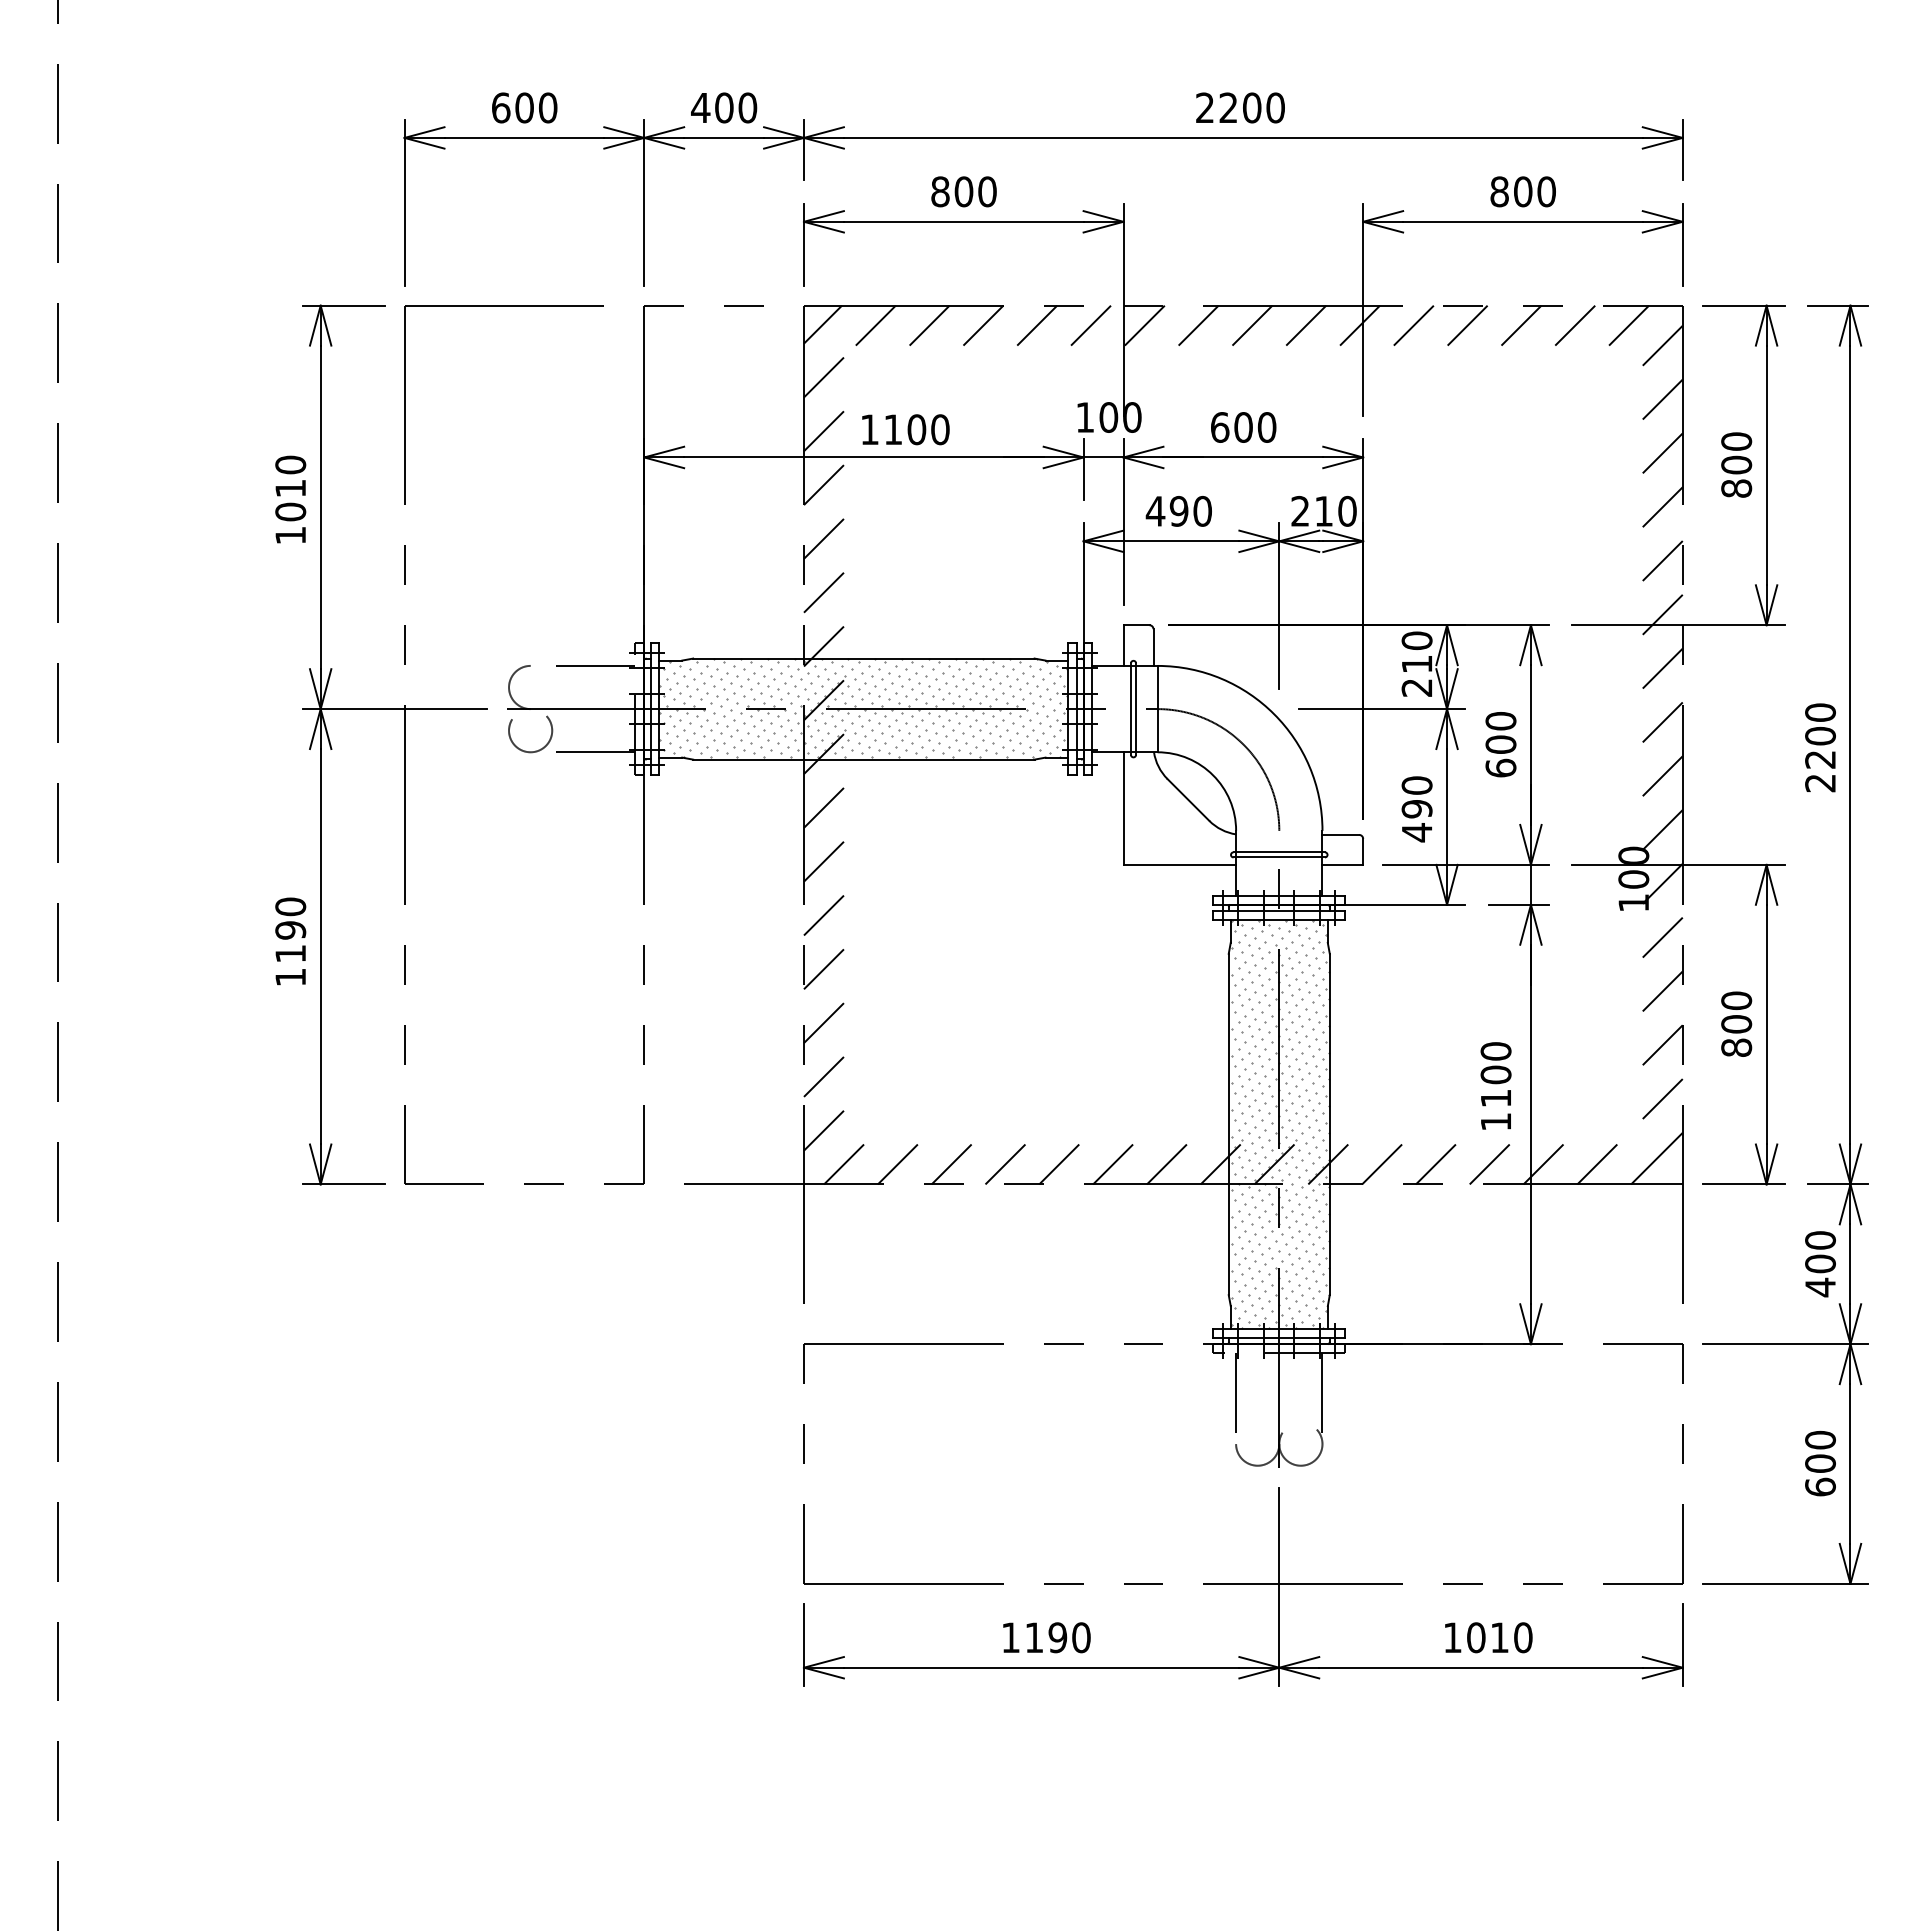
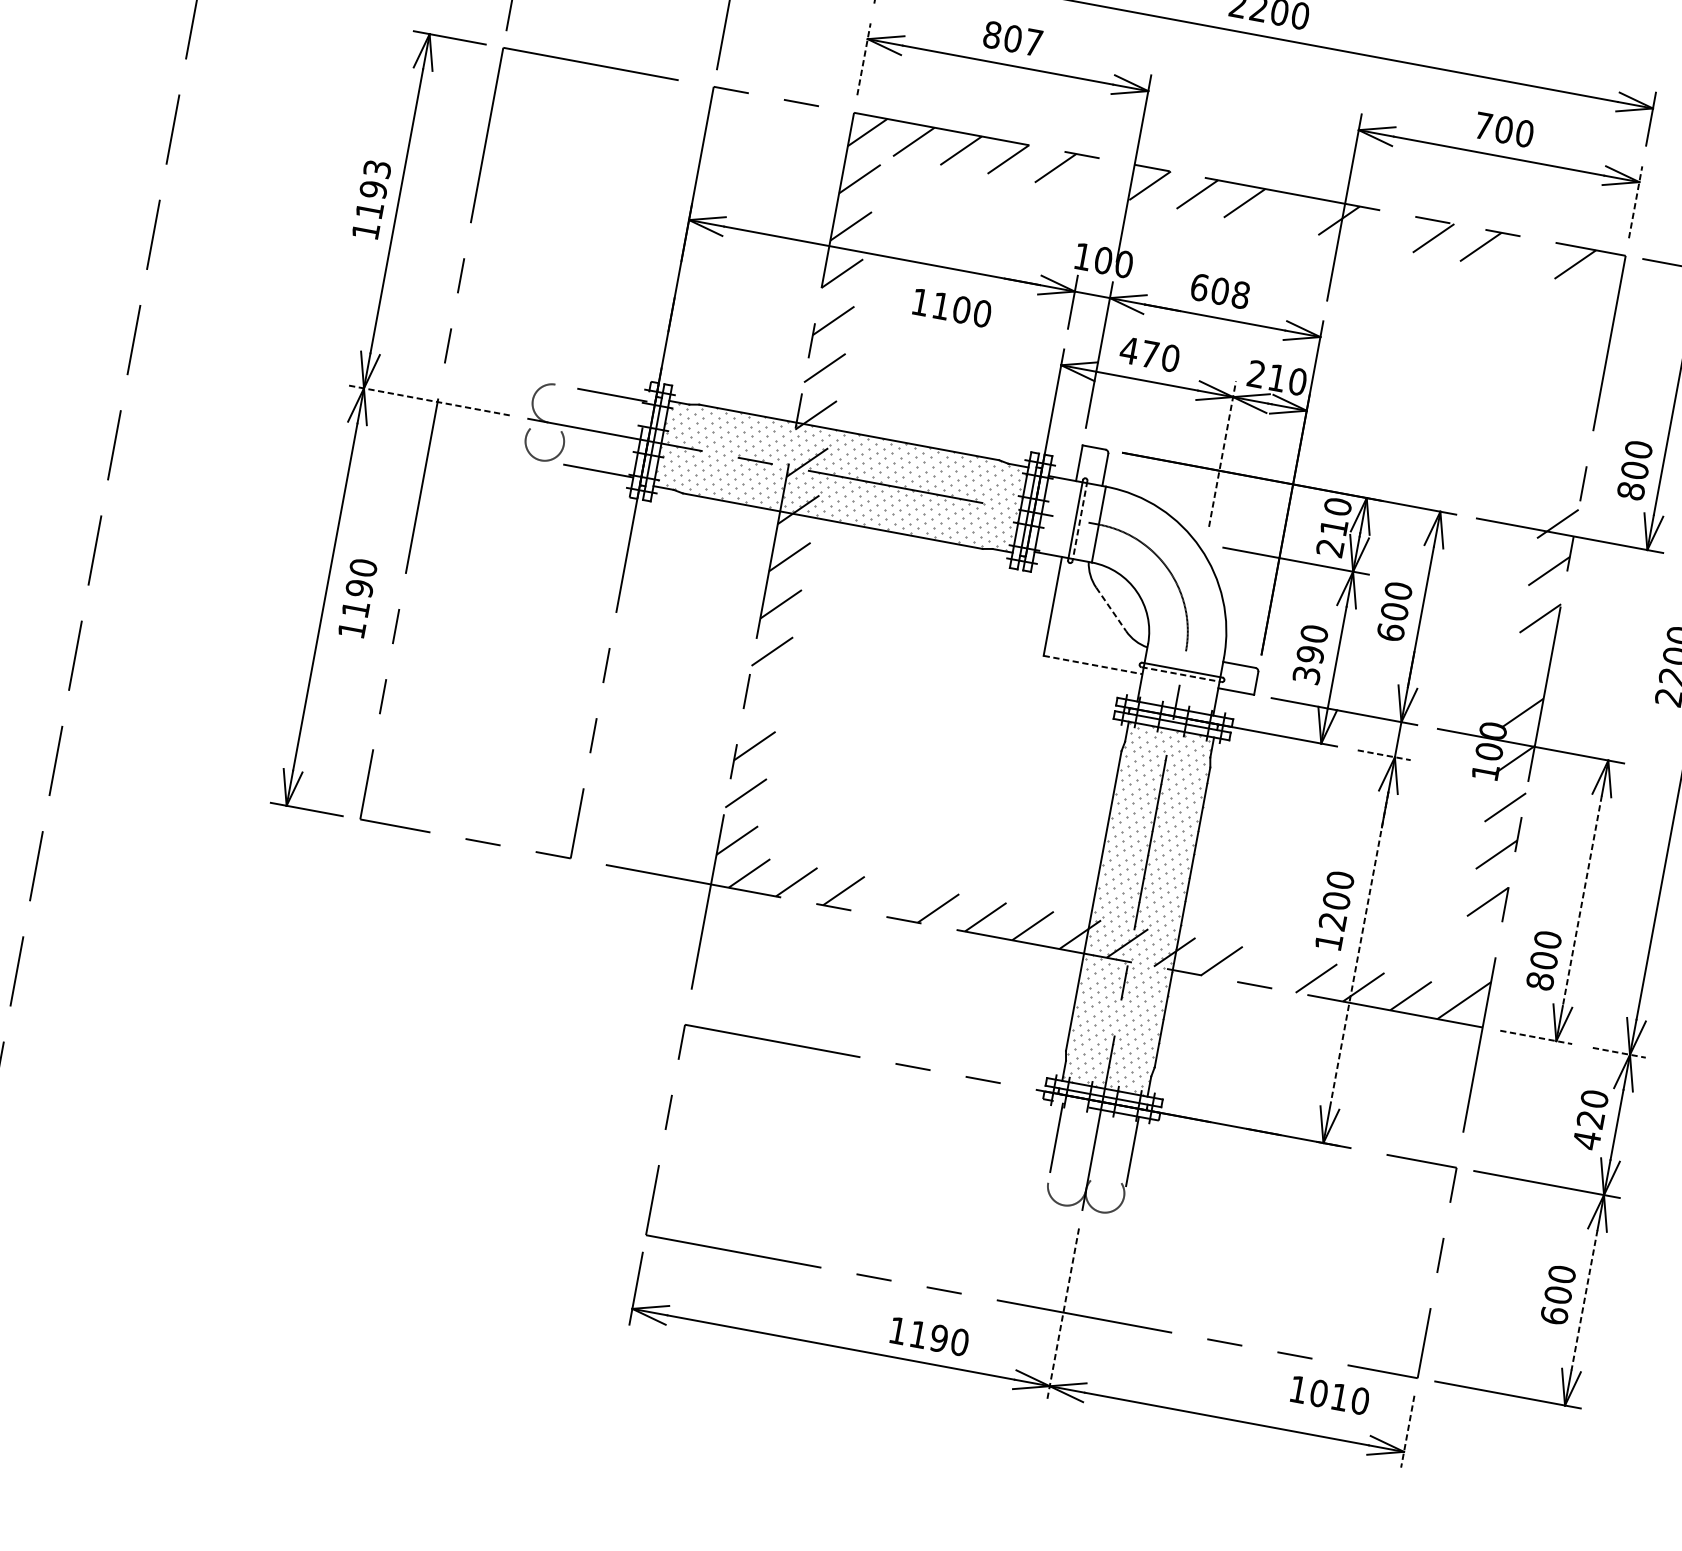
text: (987, 191) -> (1033, 42), 800 -> 807
text: (1499, 191) -> (1483, 125), 800 -> 700
line: (803, 244) -> (863, 58), solid -> dashed
line: (1682, 244) -> (1635, 202), solid -> dashed
line: (1090, 325) -> (1102, 176), removed
line: (1306, 325) -> (1292, 211), removed
line: (1413, 325) -> (1386, 229), removed
line: (1575, 325) -> (1528, 255), removed
line: (1662, 345) -> (1601, 287), removed
line: (1662, 399) -> (1592, 334), removed
text: (1266, 427) -> (1240, 295), 600 -> 608
text: (905, 429) -> (951, 307), moved
line: (1662, 453) -> (1583, 382), removed
text: (1736, 464) -> (1634, 469), moved
text: (290, 488) -> (373, 189), 1010 -> 1193
line: (1662, 507) -> (1575, 429), removed
text: (1178, 511) -> (1149, 354), 490 -> 470
line: (1662, 560) -> (1566, 476), removed
line: (1279, 606) -> (1222, 454), solid -> dashed
line: (394, 709) -> (428, 400), solid -> dashed
line: (1136, 709) -> (1080, 521), solid -> dashed
line: (1662, 776) -> (1531, 665), removed
line: (1188, 799) -> (1111, 609), solid -> dashed
text: (1416, 832) -> (1306, 675), 490 -> 390
line: (1279, 857) -> (1181, 674), solid -> dashed
line: (1180, 864) -> (1093, 664), solid -> dashed
line: (1519, 904) -> (1384, 755), solid -> dashed
text: (290, 941) -> (357, 598), moved
line: (823, 969) -> (763, 698), removed
text: (1736, 1023) -> (1544, 959), moved
line: (1766, 1024) -> (1582, 900), solid -> dashed
text: (1495, 1098) -> (1332, 921), 1100 -> 1200
line: (1662, 1099) -> (1478, 949), removed
line: (1530, 1124) -> (1358, 950), solid -> dashed
line: (1005, 1164) -> (891, 899), removed
line: (1435, 1164) -> (1268, 969), removed
line: (1743, 1184) -> (1536, 1037), solid -> dashed
line: (1838, 1184) -> (1619, 1052), solid -> dashed
text: (1820, 1263) -> (1590, 1119), 400 -> 420
line: (1850, 1464) -> (1584, 1300), solid -> dashed
line: (1279, 1586) -> (1063, 1314), solid -> dashed
text: (1046, 1637) -> (929, 1336), moved
text: (1488, 1637) -> (1329, 1395), moved
line: (1682, 1644) -> (1407, 1431), solid -> dashed

